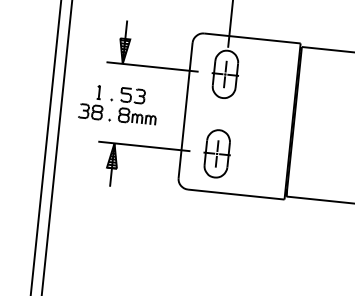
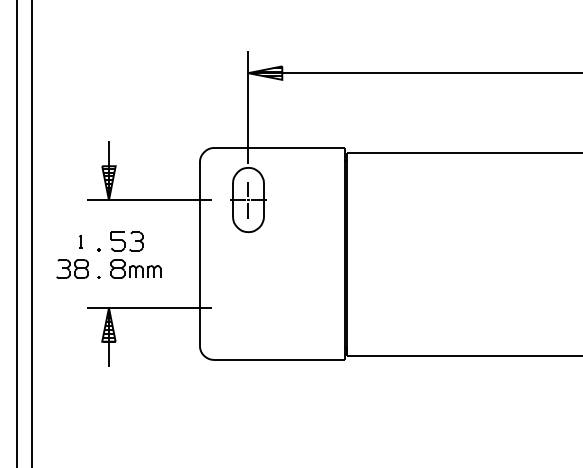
part: (98, 92) -> (80, 241), size x0.7
part: (217, 153) -> (248, 307), removed

